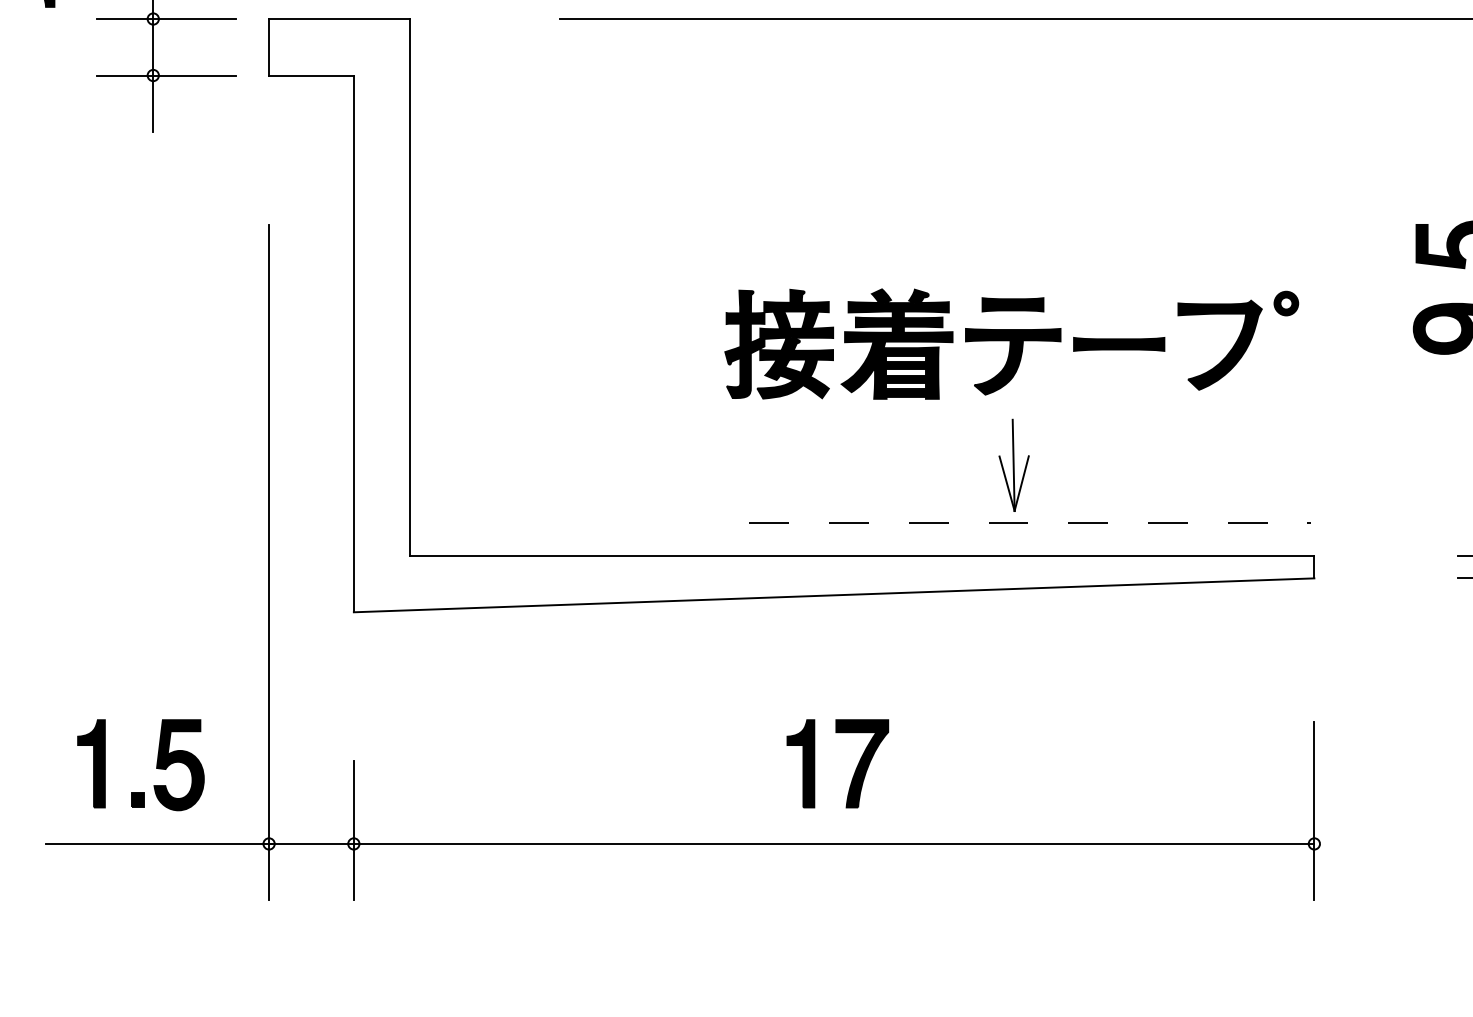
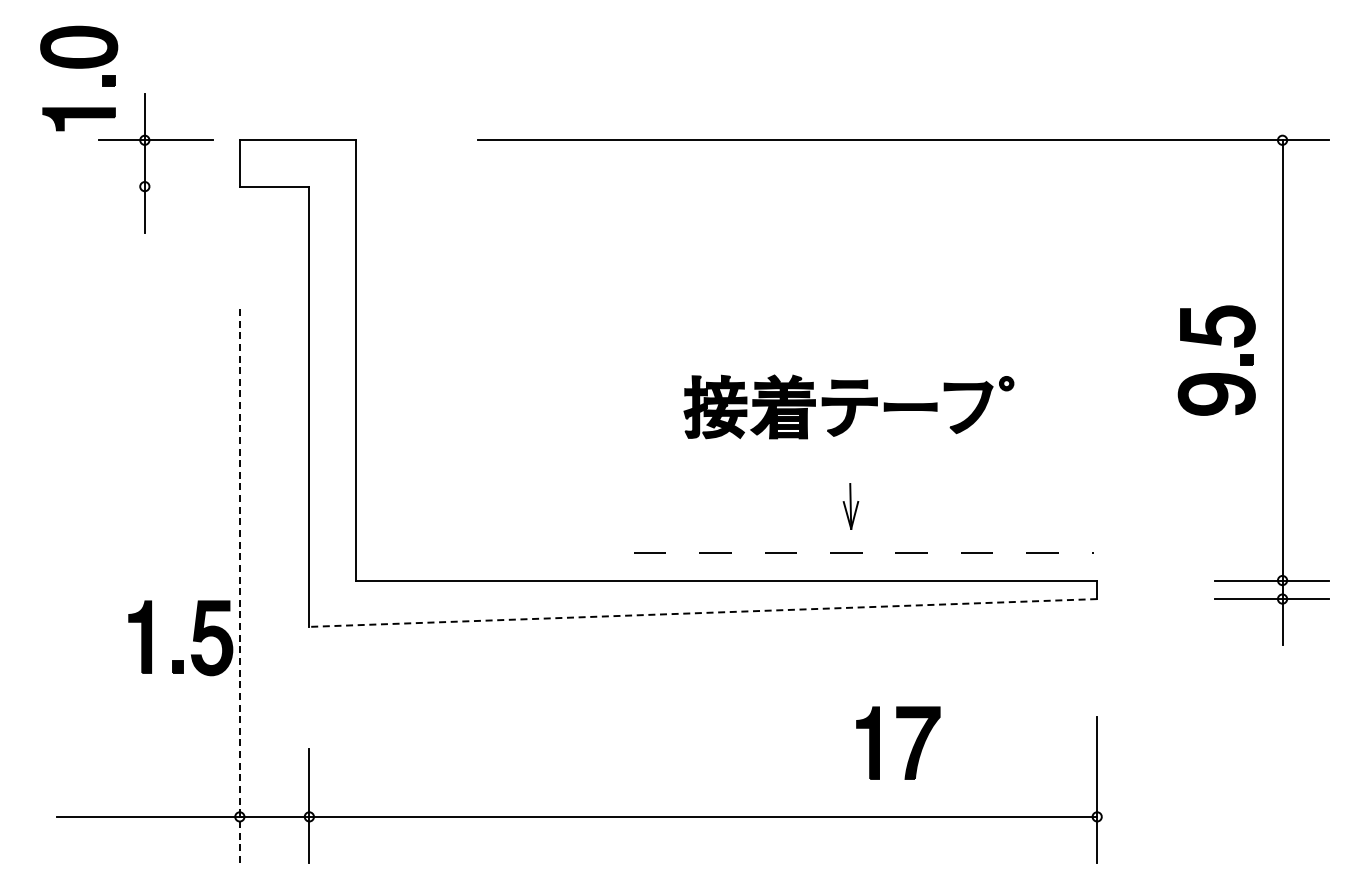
line: (166, 75) -> (155, 186), removed
part: (1011, 343) -> (848, 406), size x0.7
part: (1013, 465) -> (850, 506), size x0.6
line: (268, 563) -> (239, 586), solid -> dashed
line: (833, 595) -> (702, 613), solid -> dashed
part: (156, 765) -> (193, 638), moved
part: (855, 769) -> (912, 747), moved

